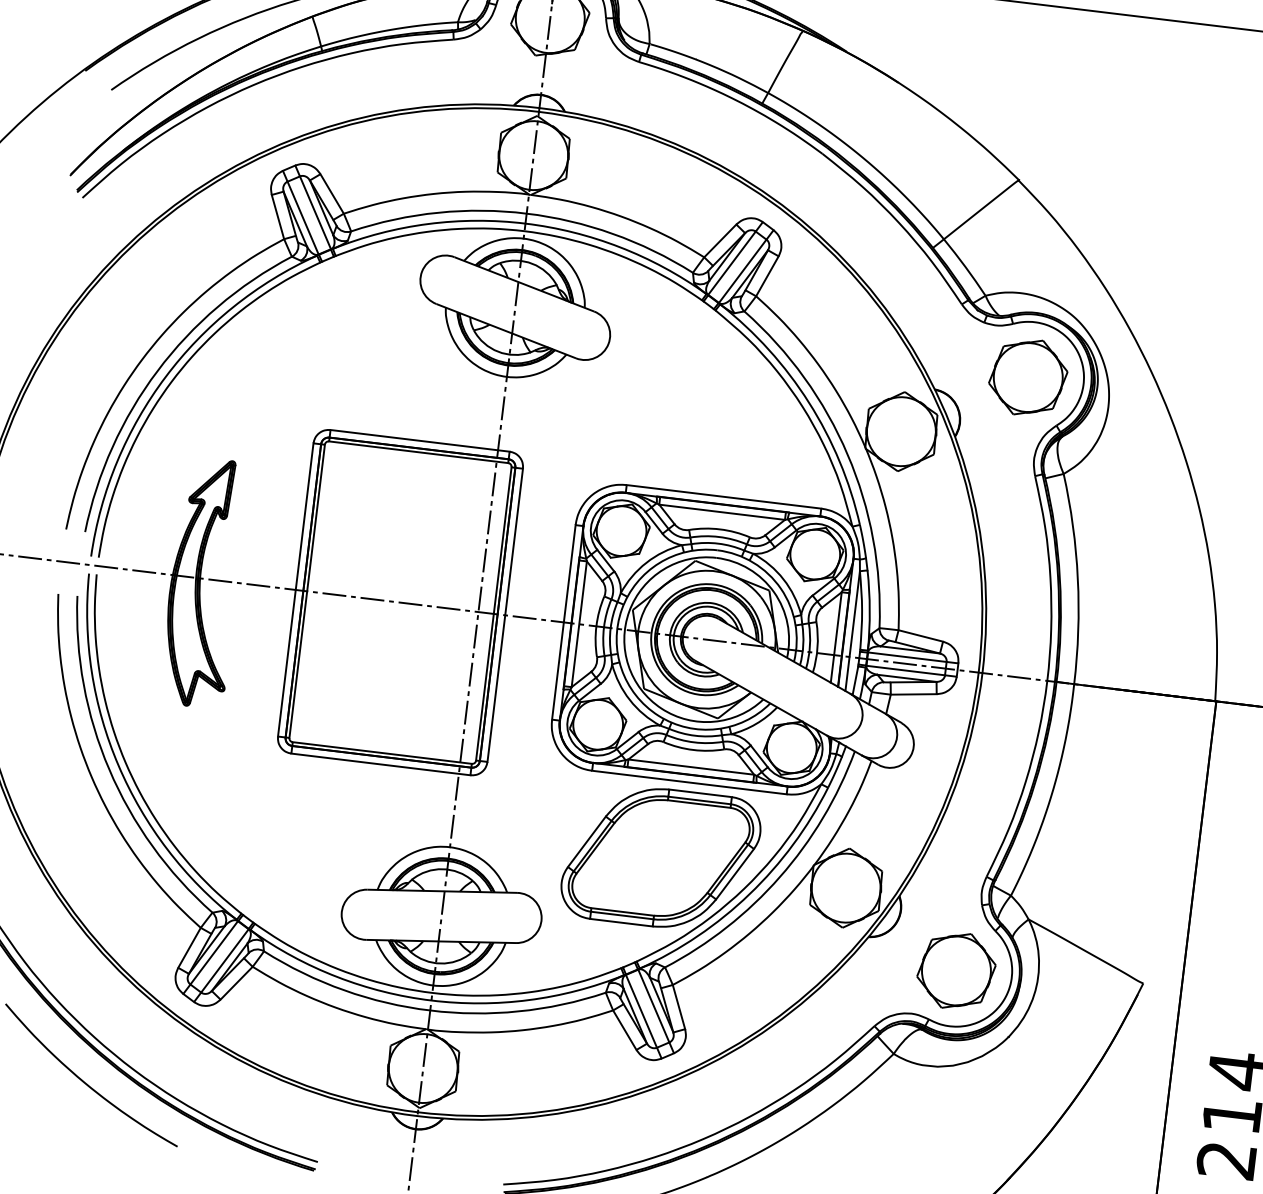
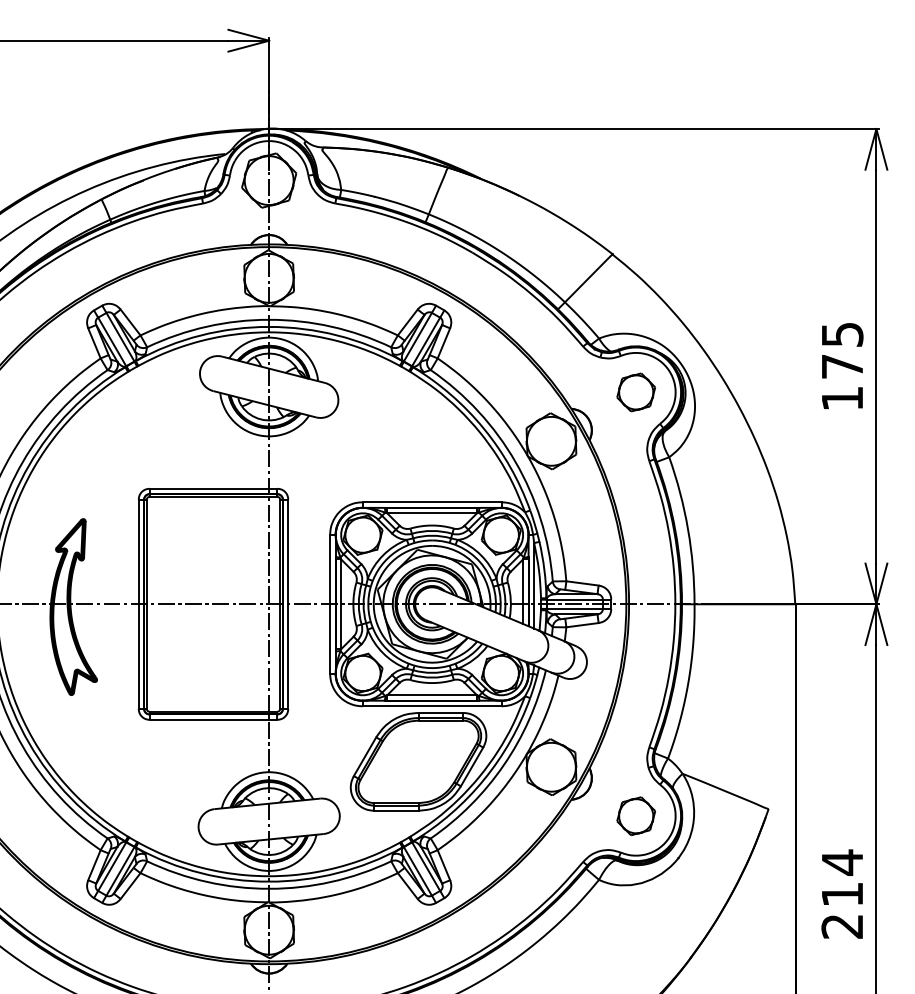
part: (1028, 377) -> (636, 392), size x0.7
part: (956, 971) -> (636, 816), size x0.7

